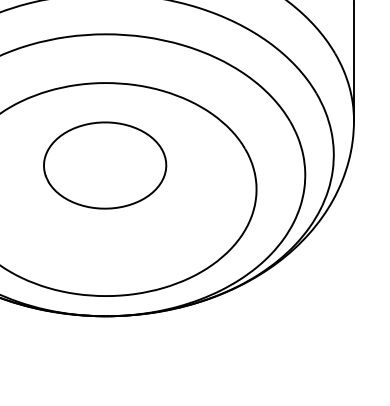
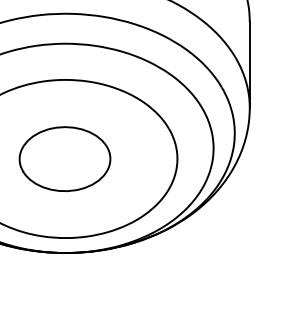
part: (104, 164) -> (64, 158), moved

